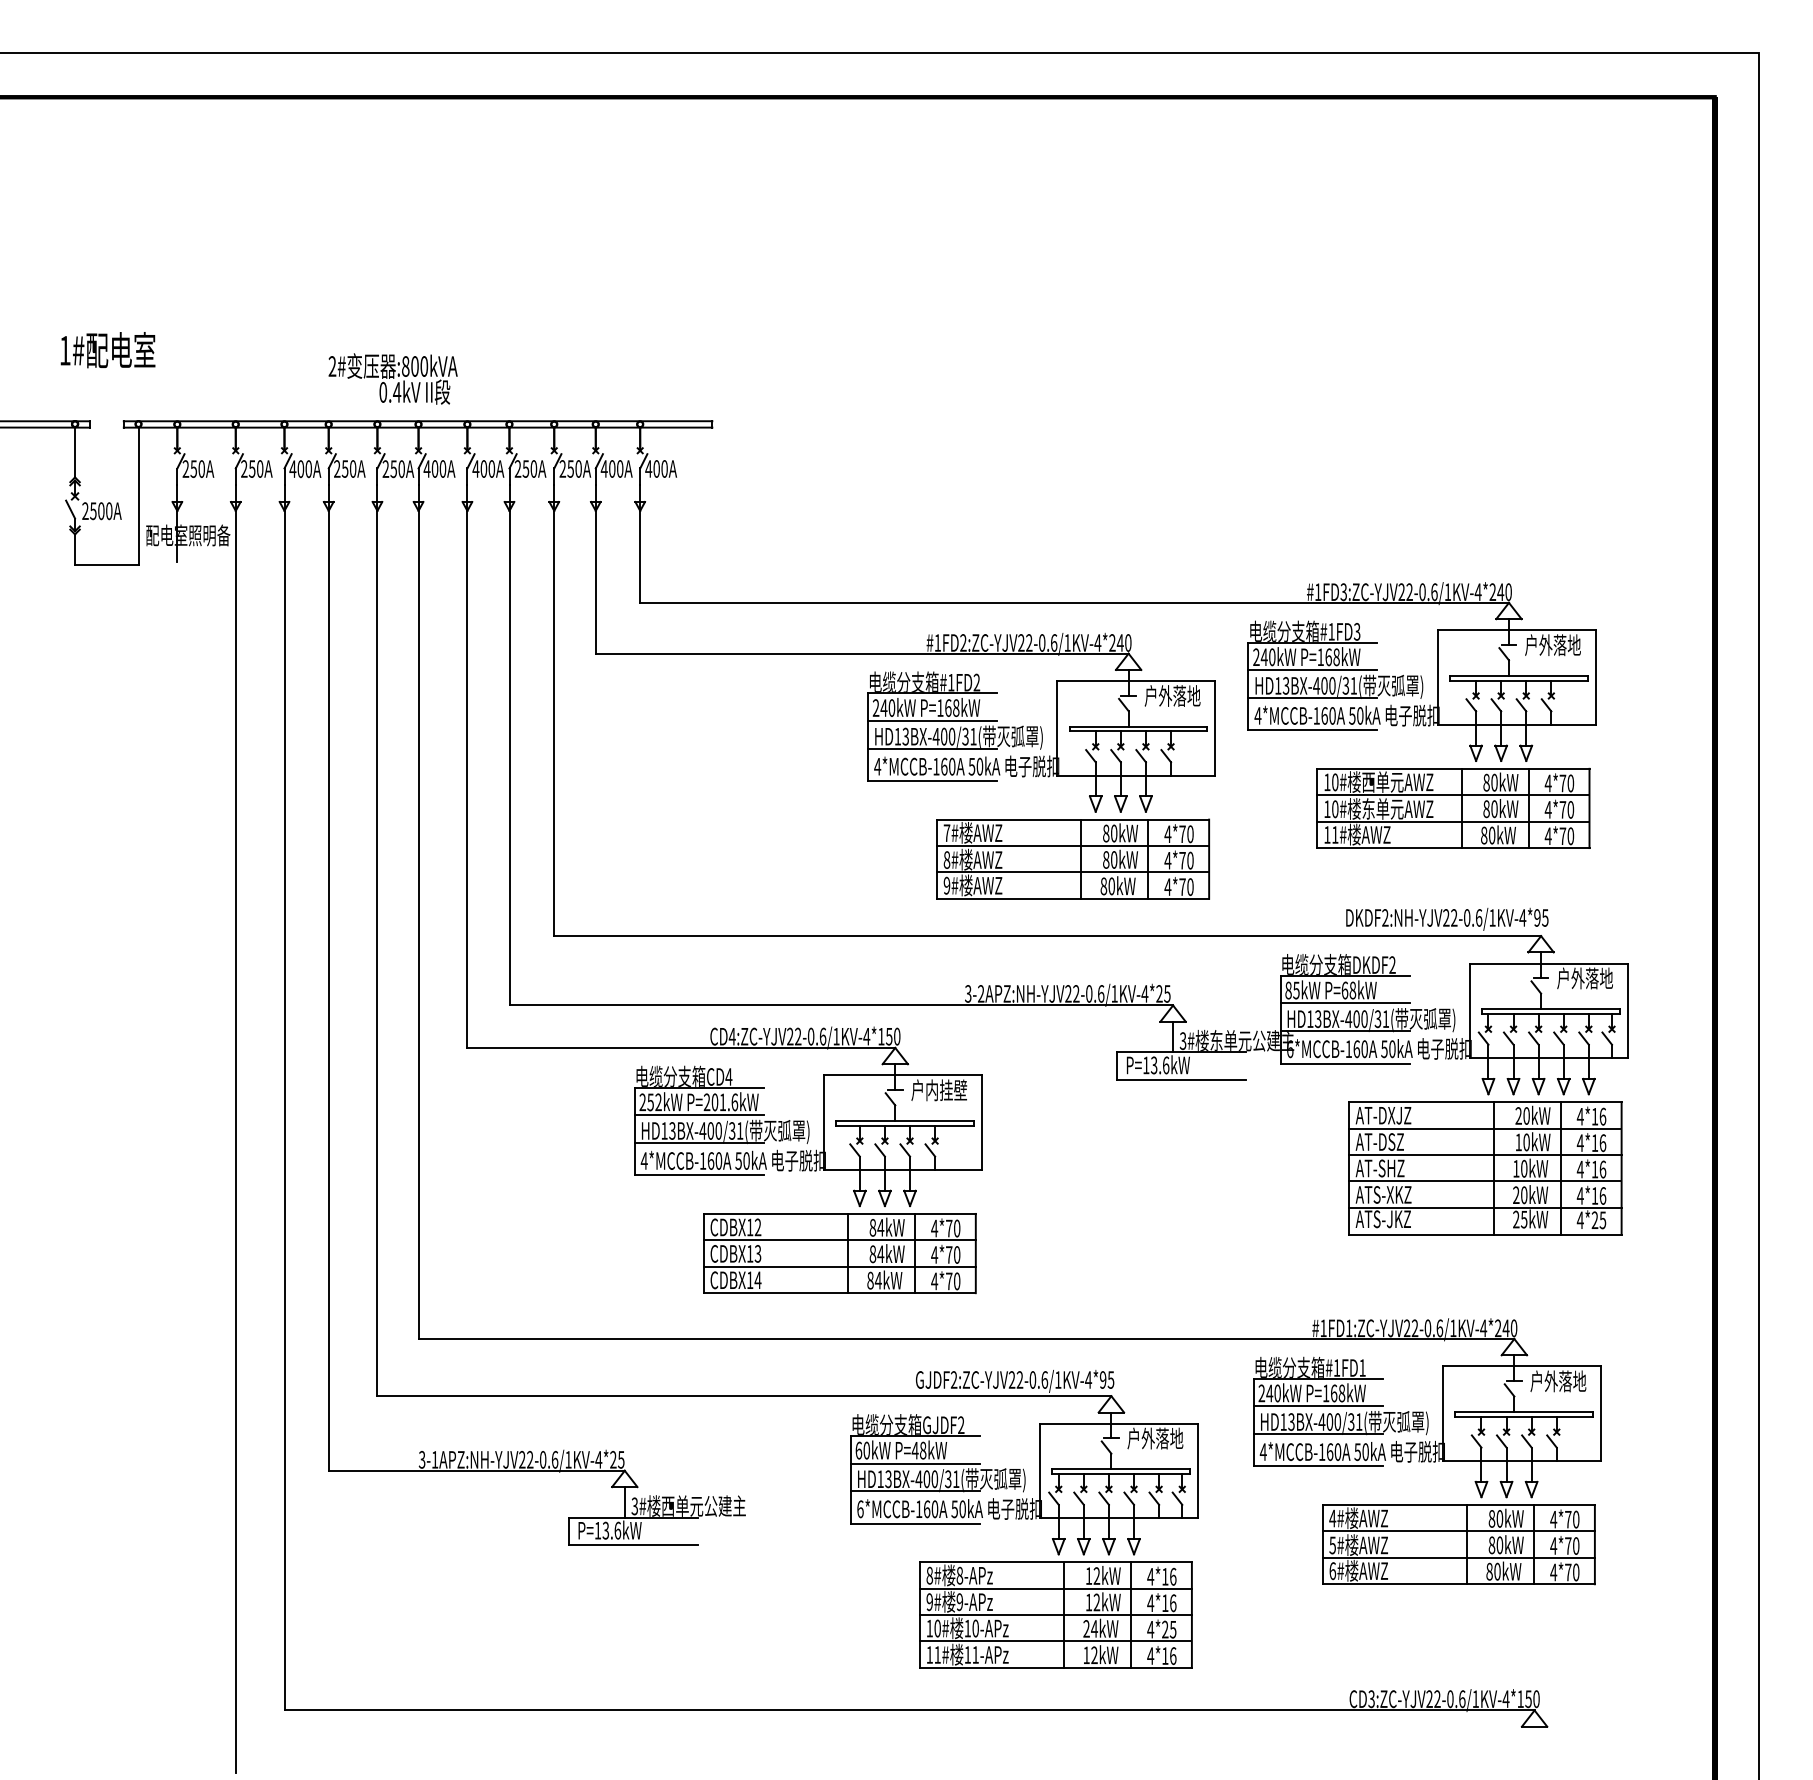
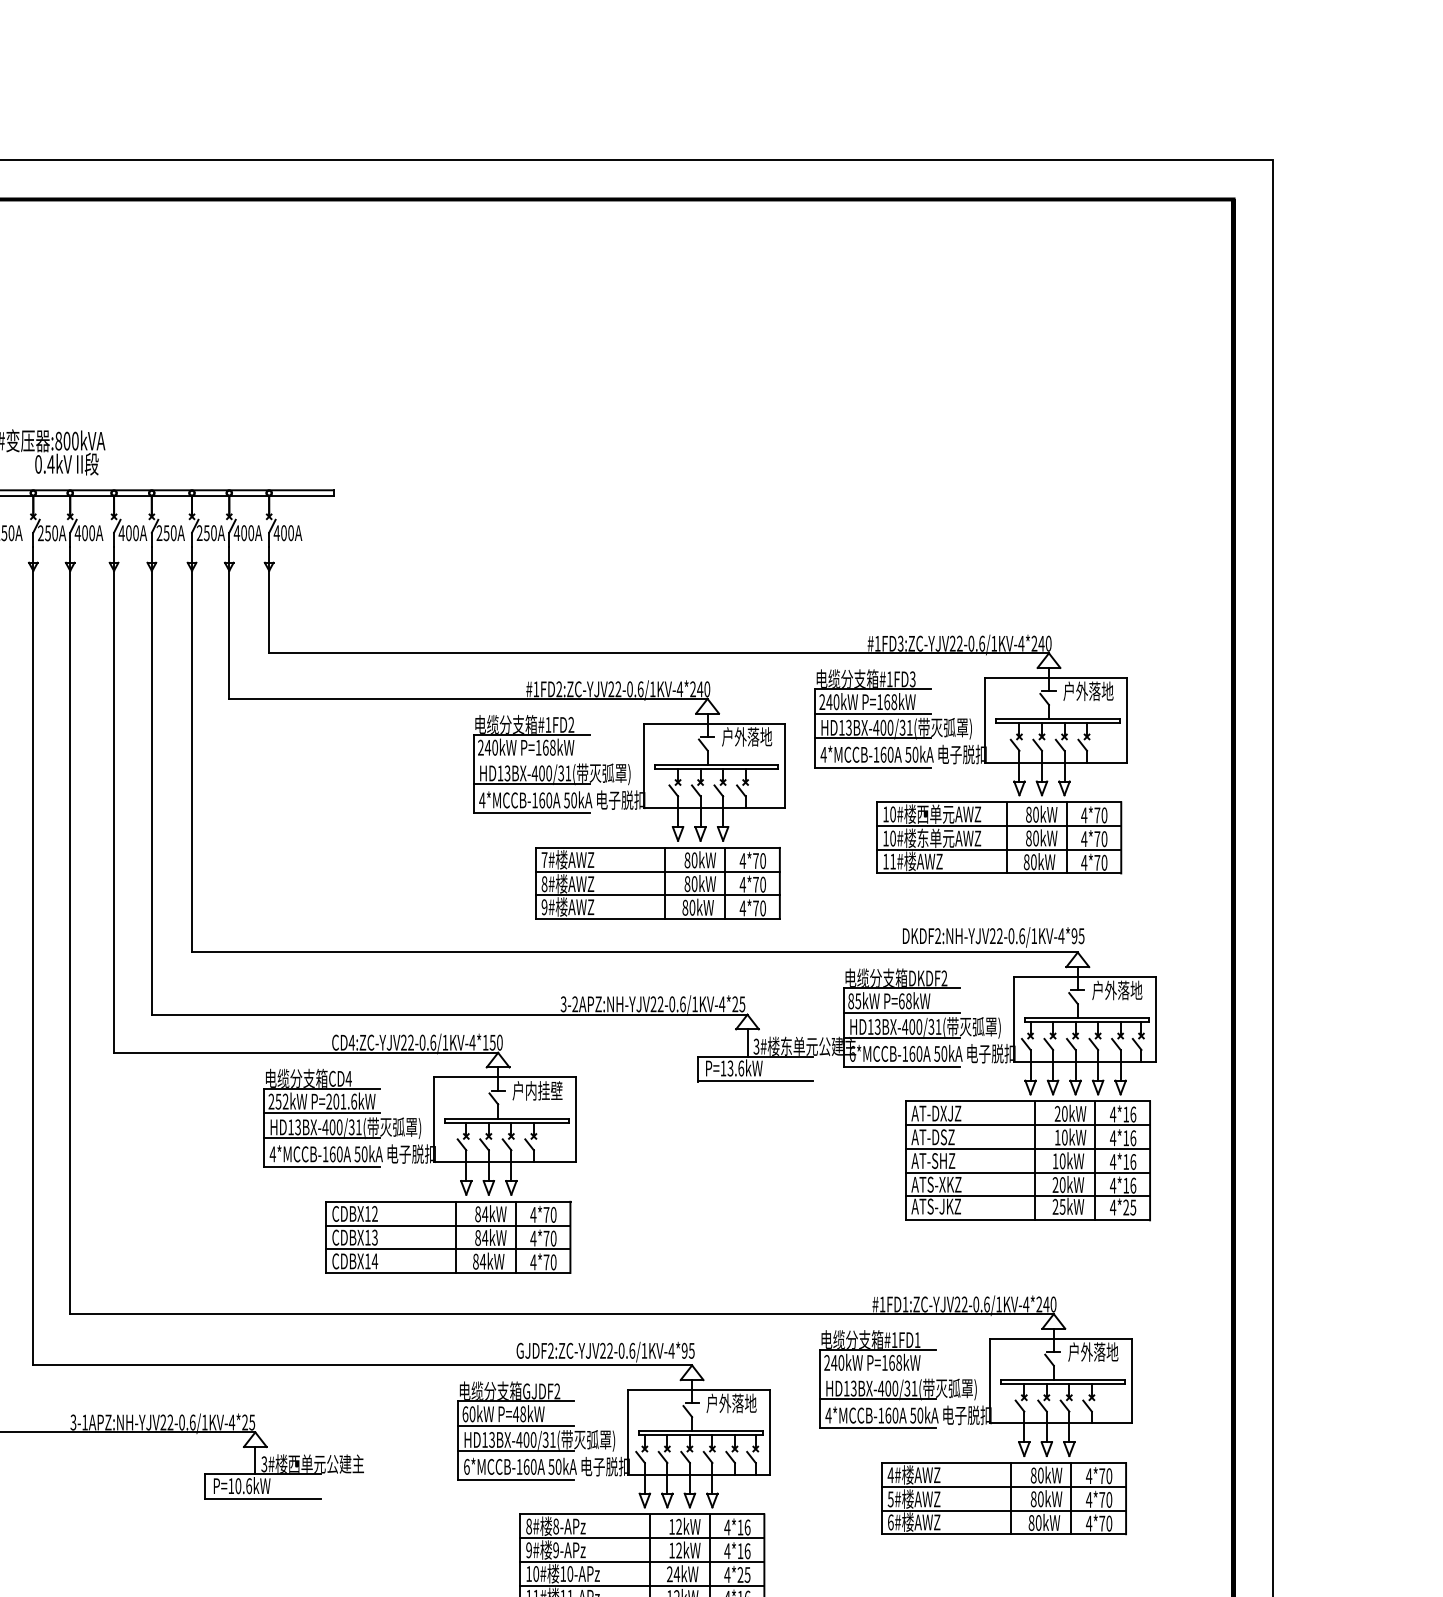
line: (932, 721) -> (531, 759), removed
line: (1317, 1406) -> (877, 1374), removed
text: (605, 1530) -> (238, 1485), P=13.6kW -> P=10.6kW

